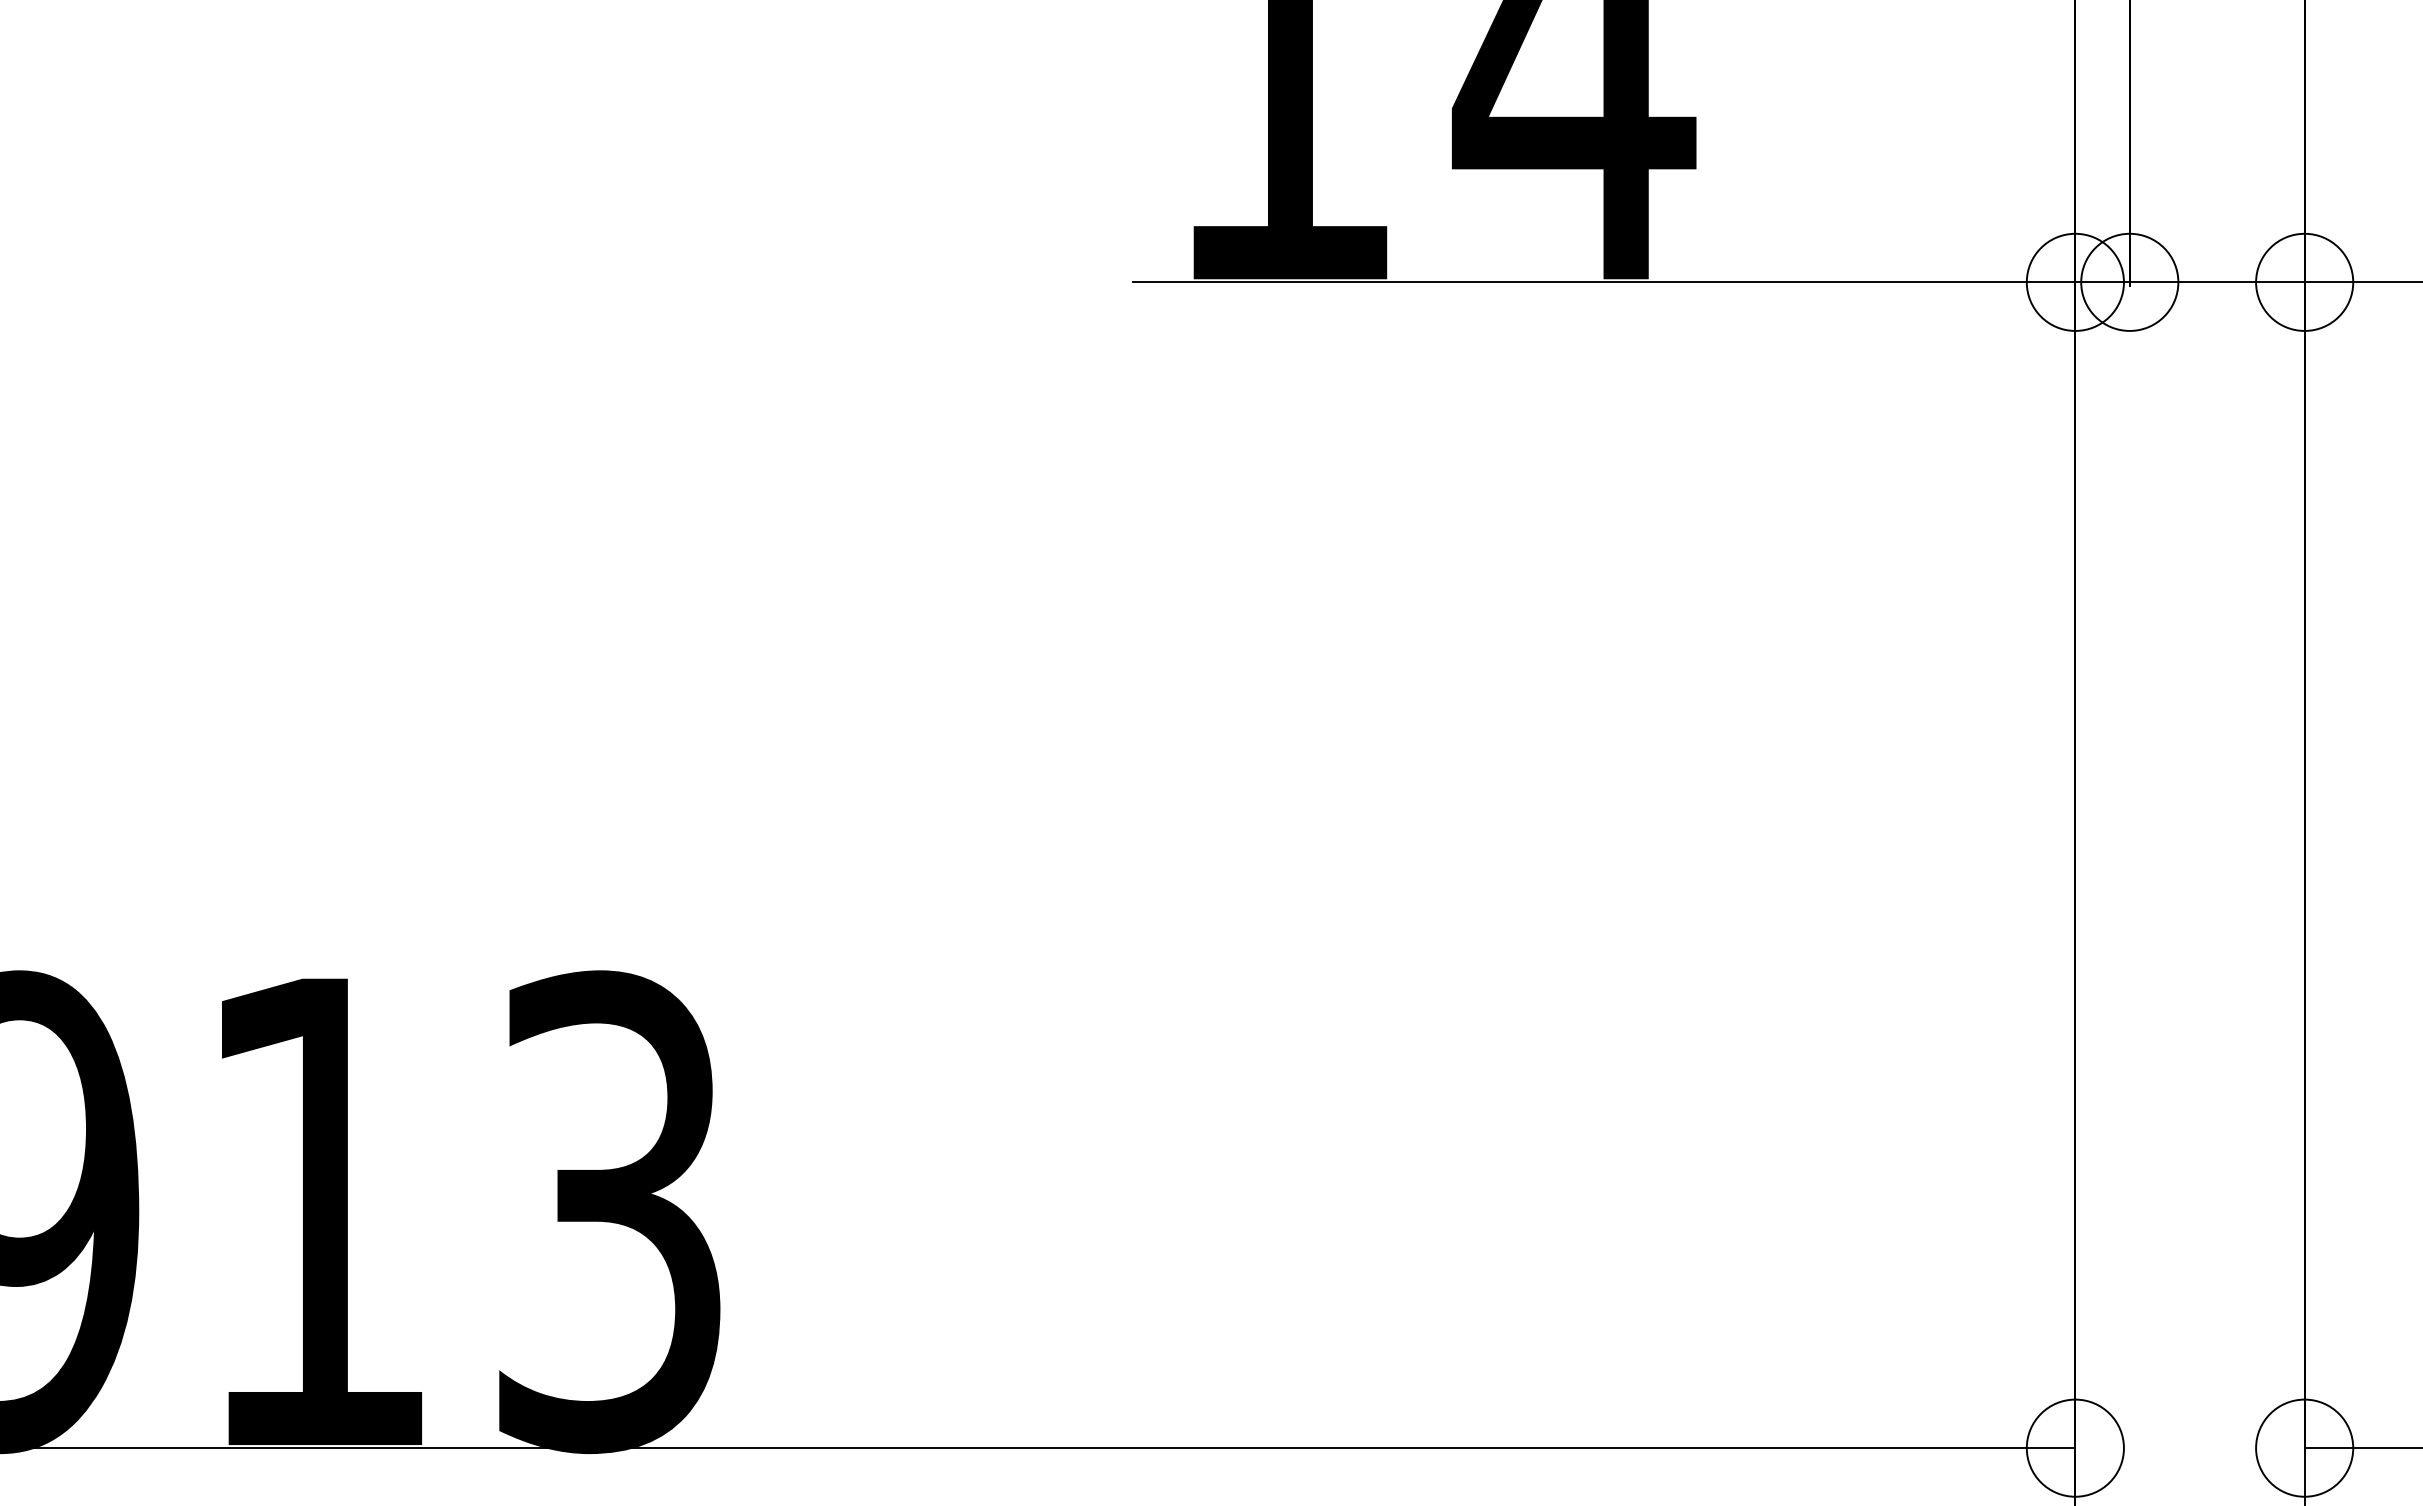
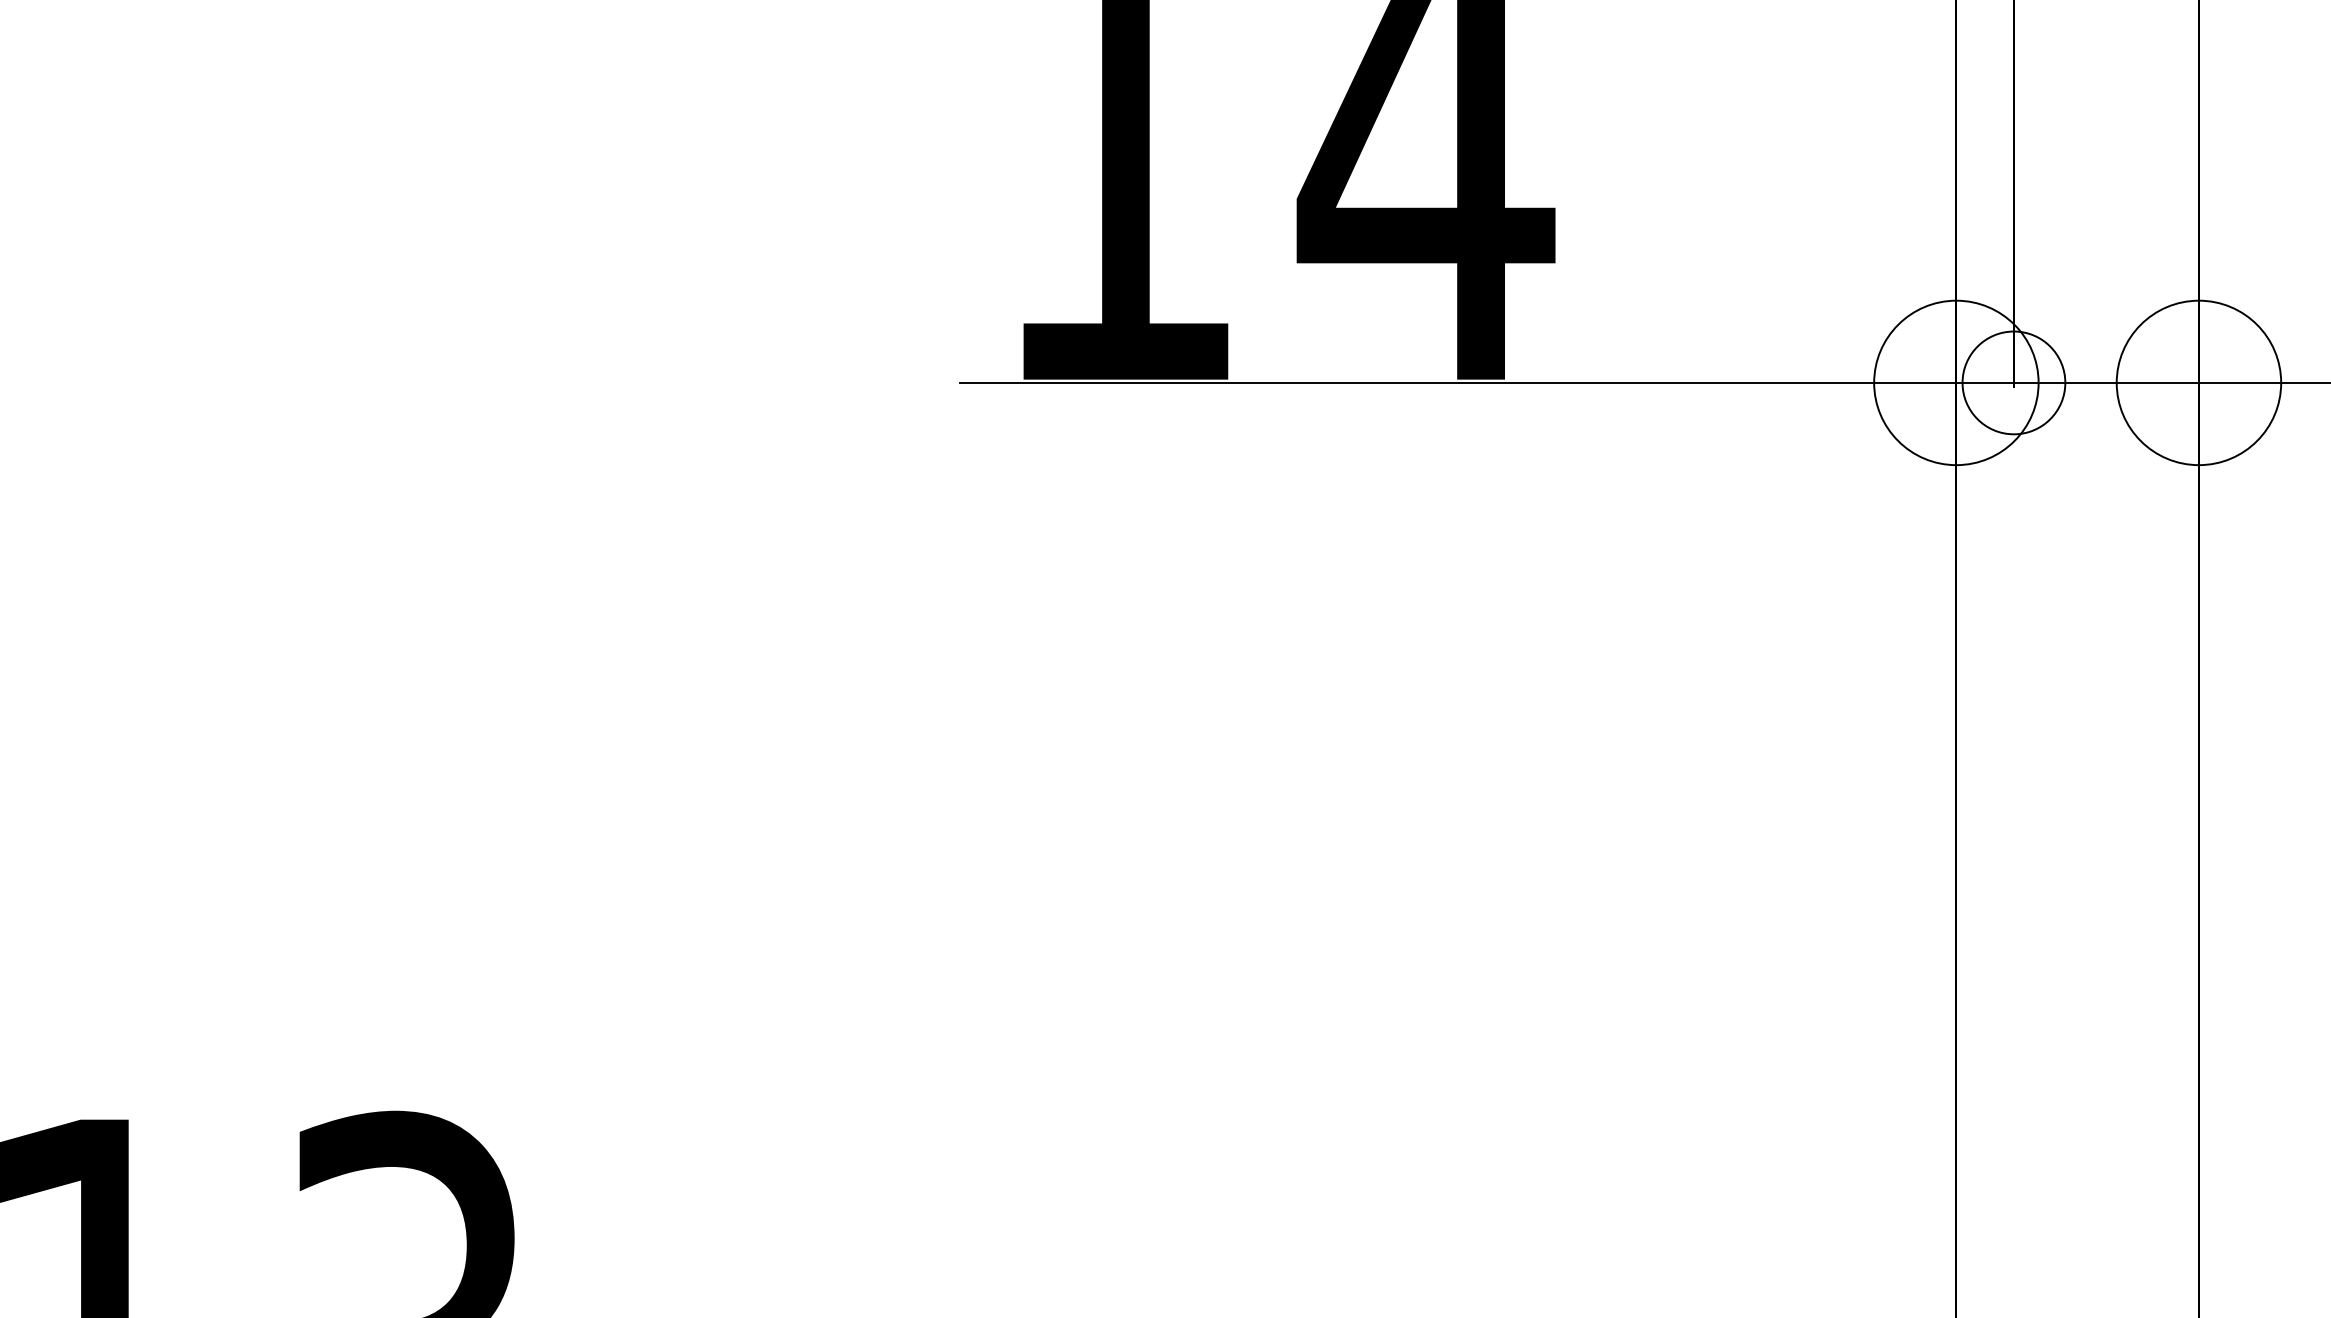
circle: (2074, 281) -> (1955, 381), size x1.6
circle: (2304, 281) -> (2198, 381), size x1.6

